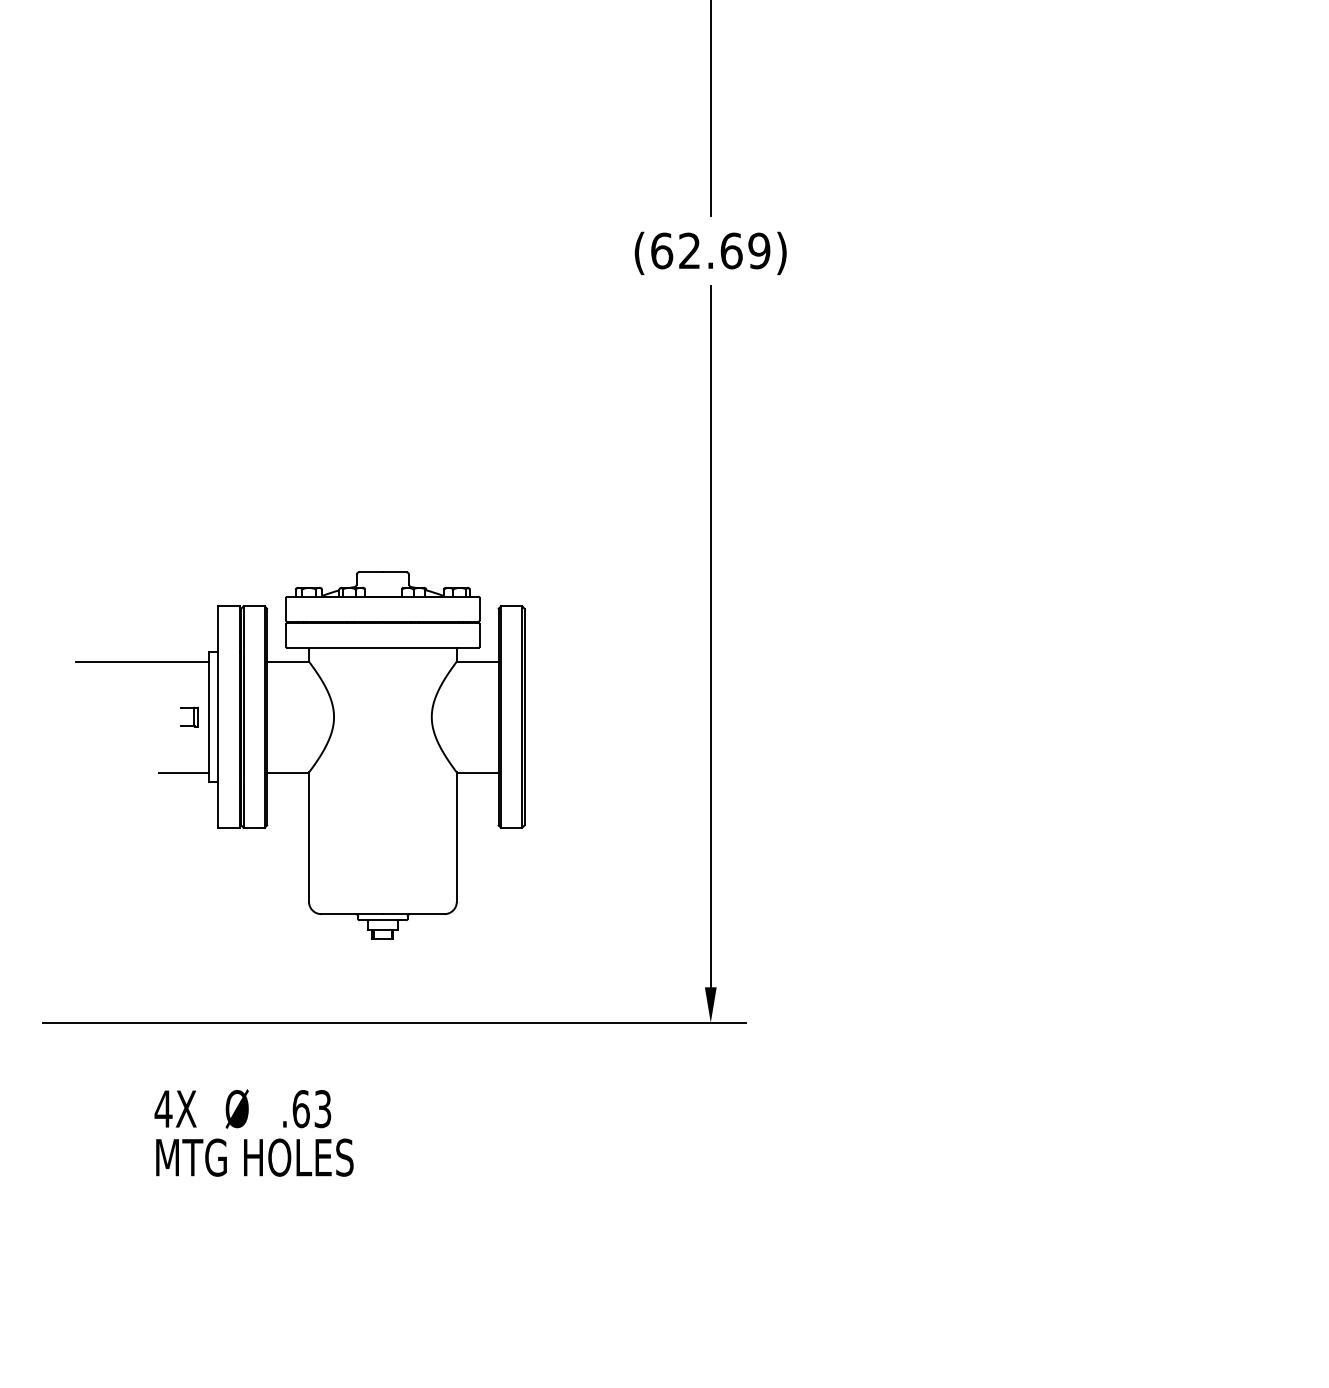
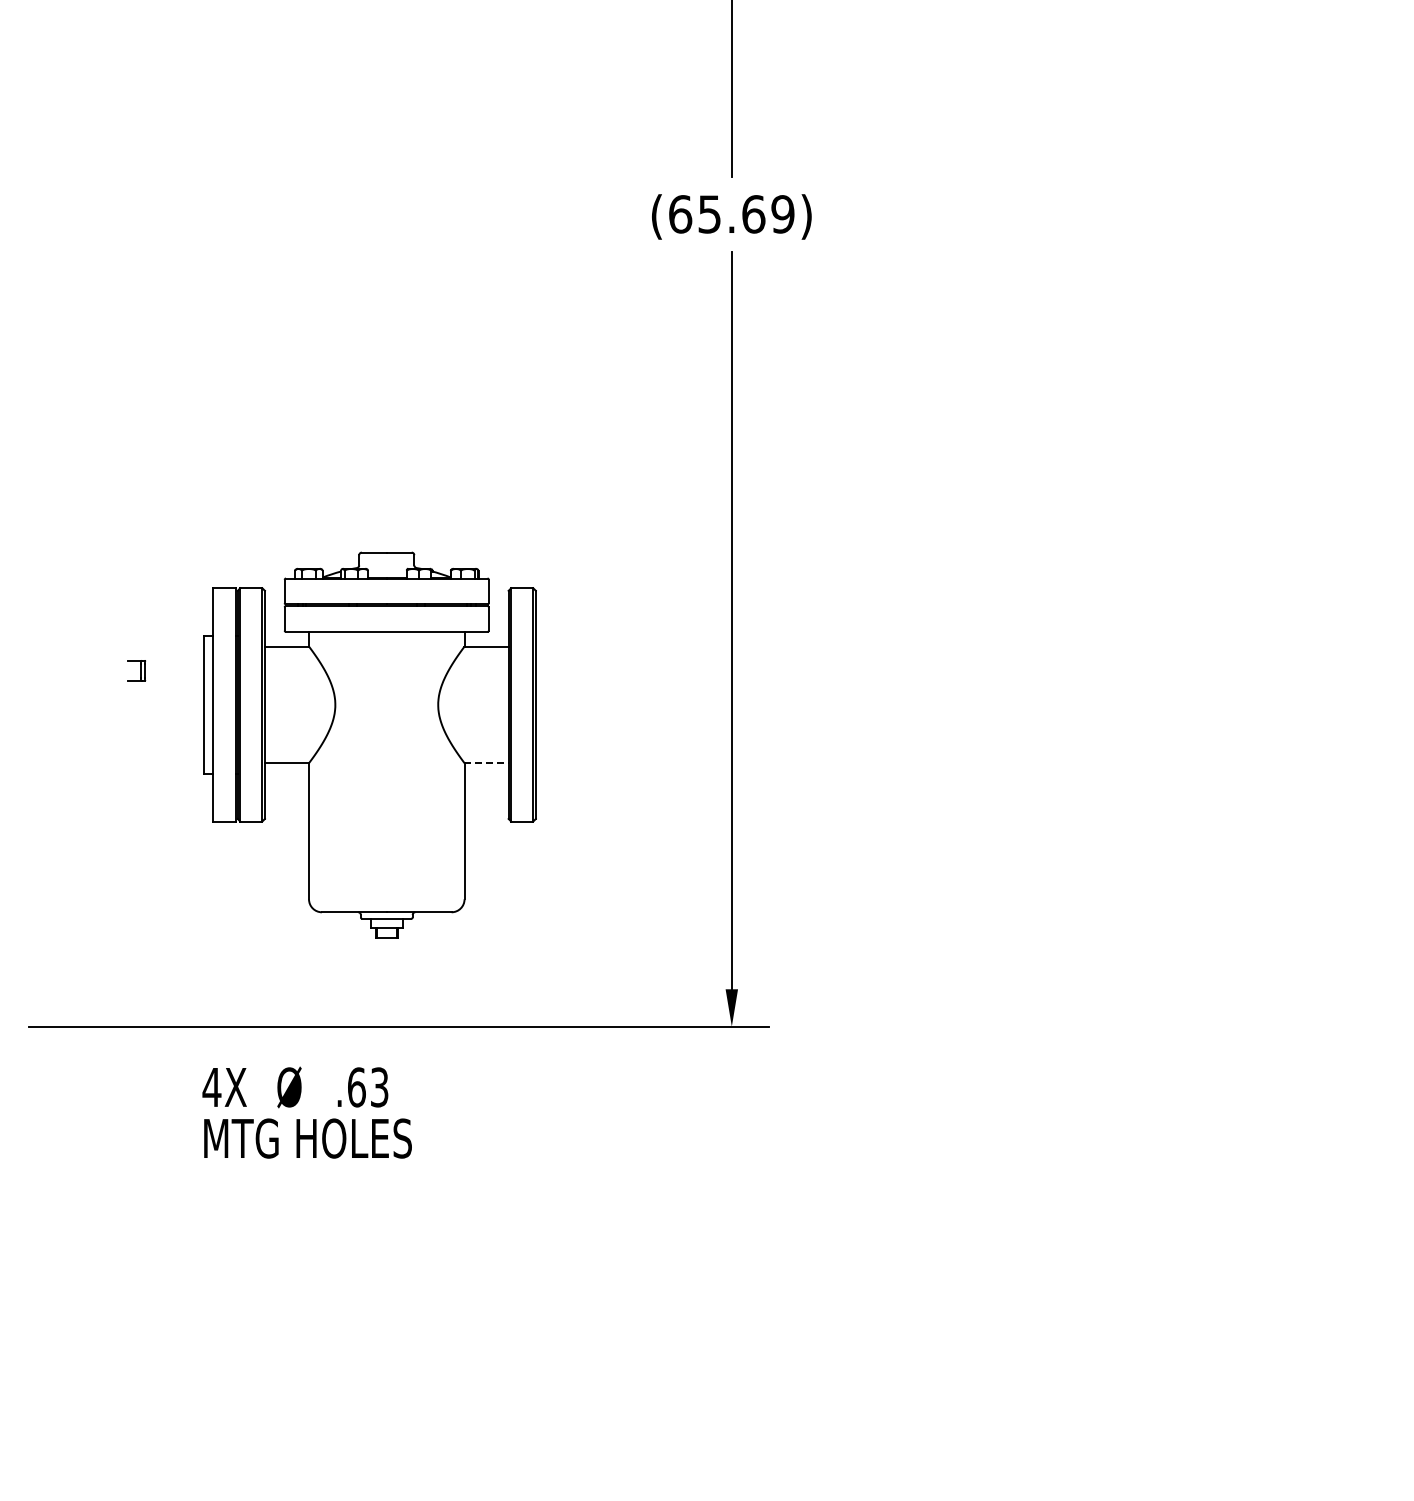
text: (689, 251) -> (709, 214), (62.69) -> (65.69)
line: (142, 661) -> (133, 646), removed
part: (189, 716) -> (136, 670), moved
line: (184, 772) -> (177, 763), removed
line: (478, 772) -> (487, 763), solid -> dashed
text: (253, 1132) -> (306, 1112), moved

